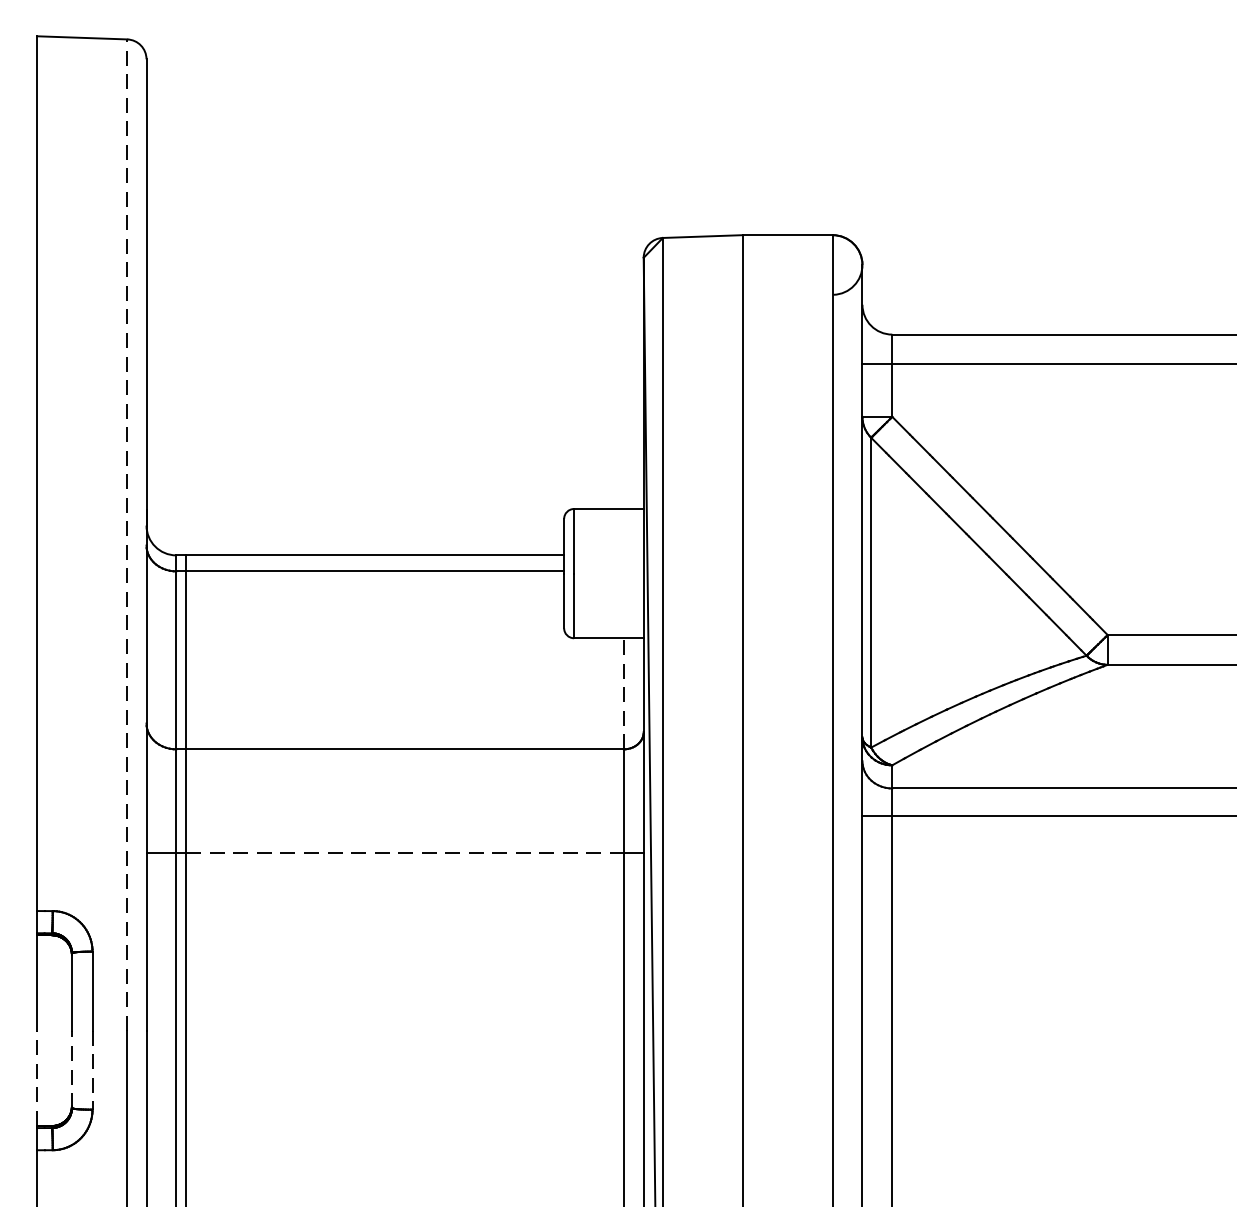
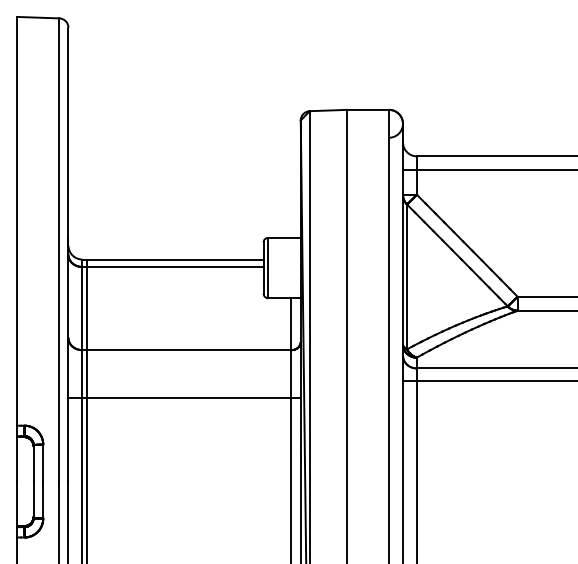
line: (127, 536) -> (59, 250), dashed -> solid
line: (623, 694) -> (291, 324), dashed -> solid
line: (405, 852) -> (189, 398), dashed -> solid
line: (71, 1068) -> (33, 499), dashed -> solid
line: (93, 1071) -> (43, 500), dashed -> solid
line: (37, 1077) -> (17, 503), dashed -> solid

